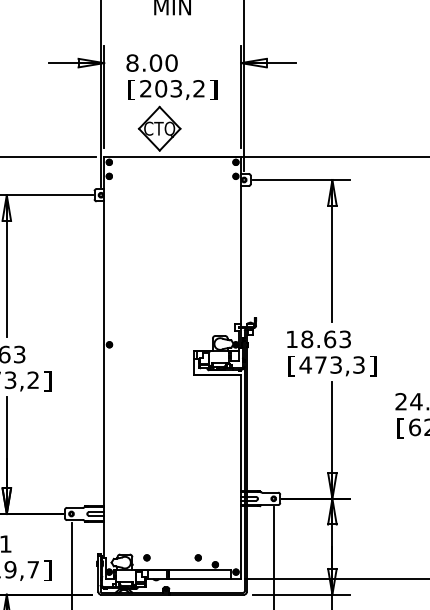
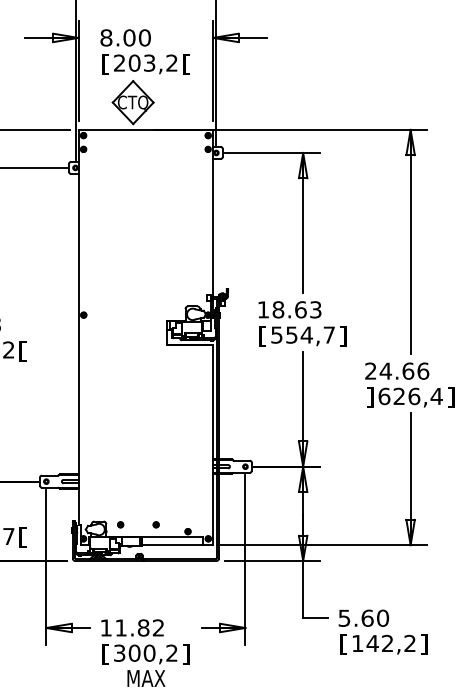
text: (213, 90) -> (186, 64), ] -> [
text: (331, 364) -> (302, 334), 473,3 -> 554,7
text: (47, 381) -> (22, 351), ] -> [
text: (399, 428) -> (369, 397), [ -> ]
part: (197, 557) -> (155, 524), moved
text: (47, 570) -> (22, 537), ] -> [

